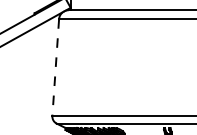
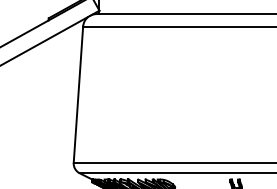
line: (55, 68) -> (78, 95), dashed -> solid

